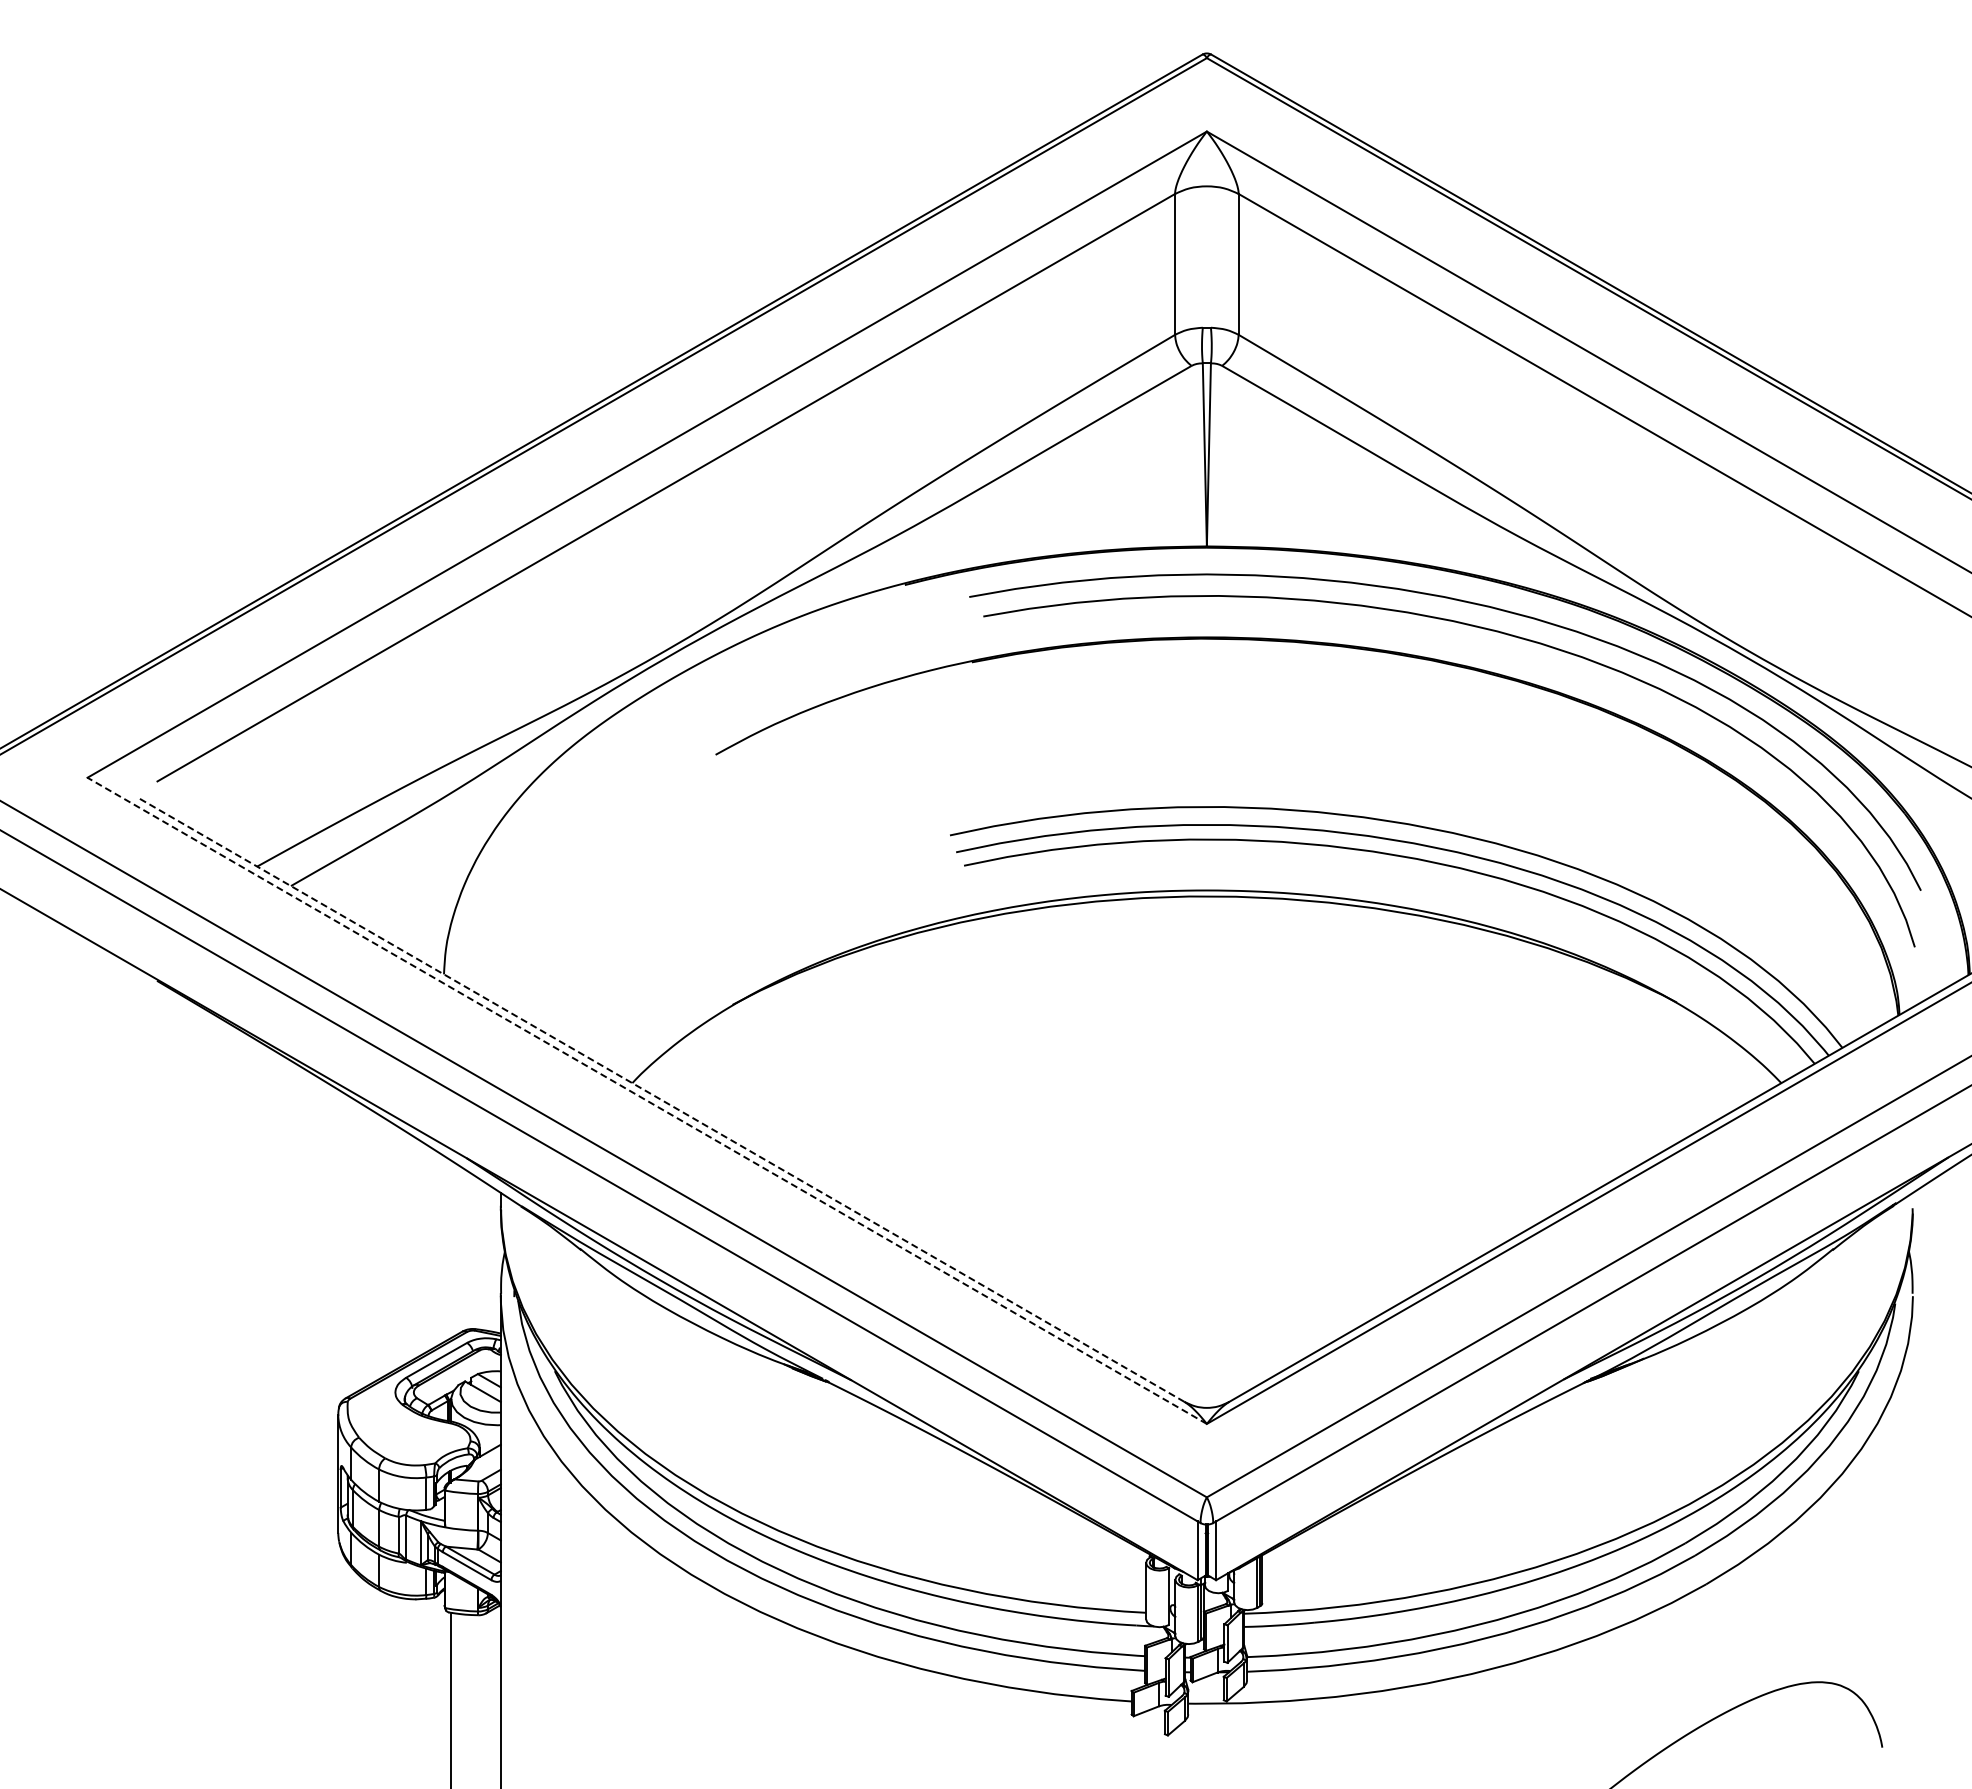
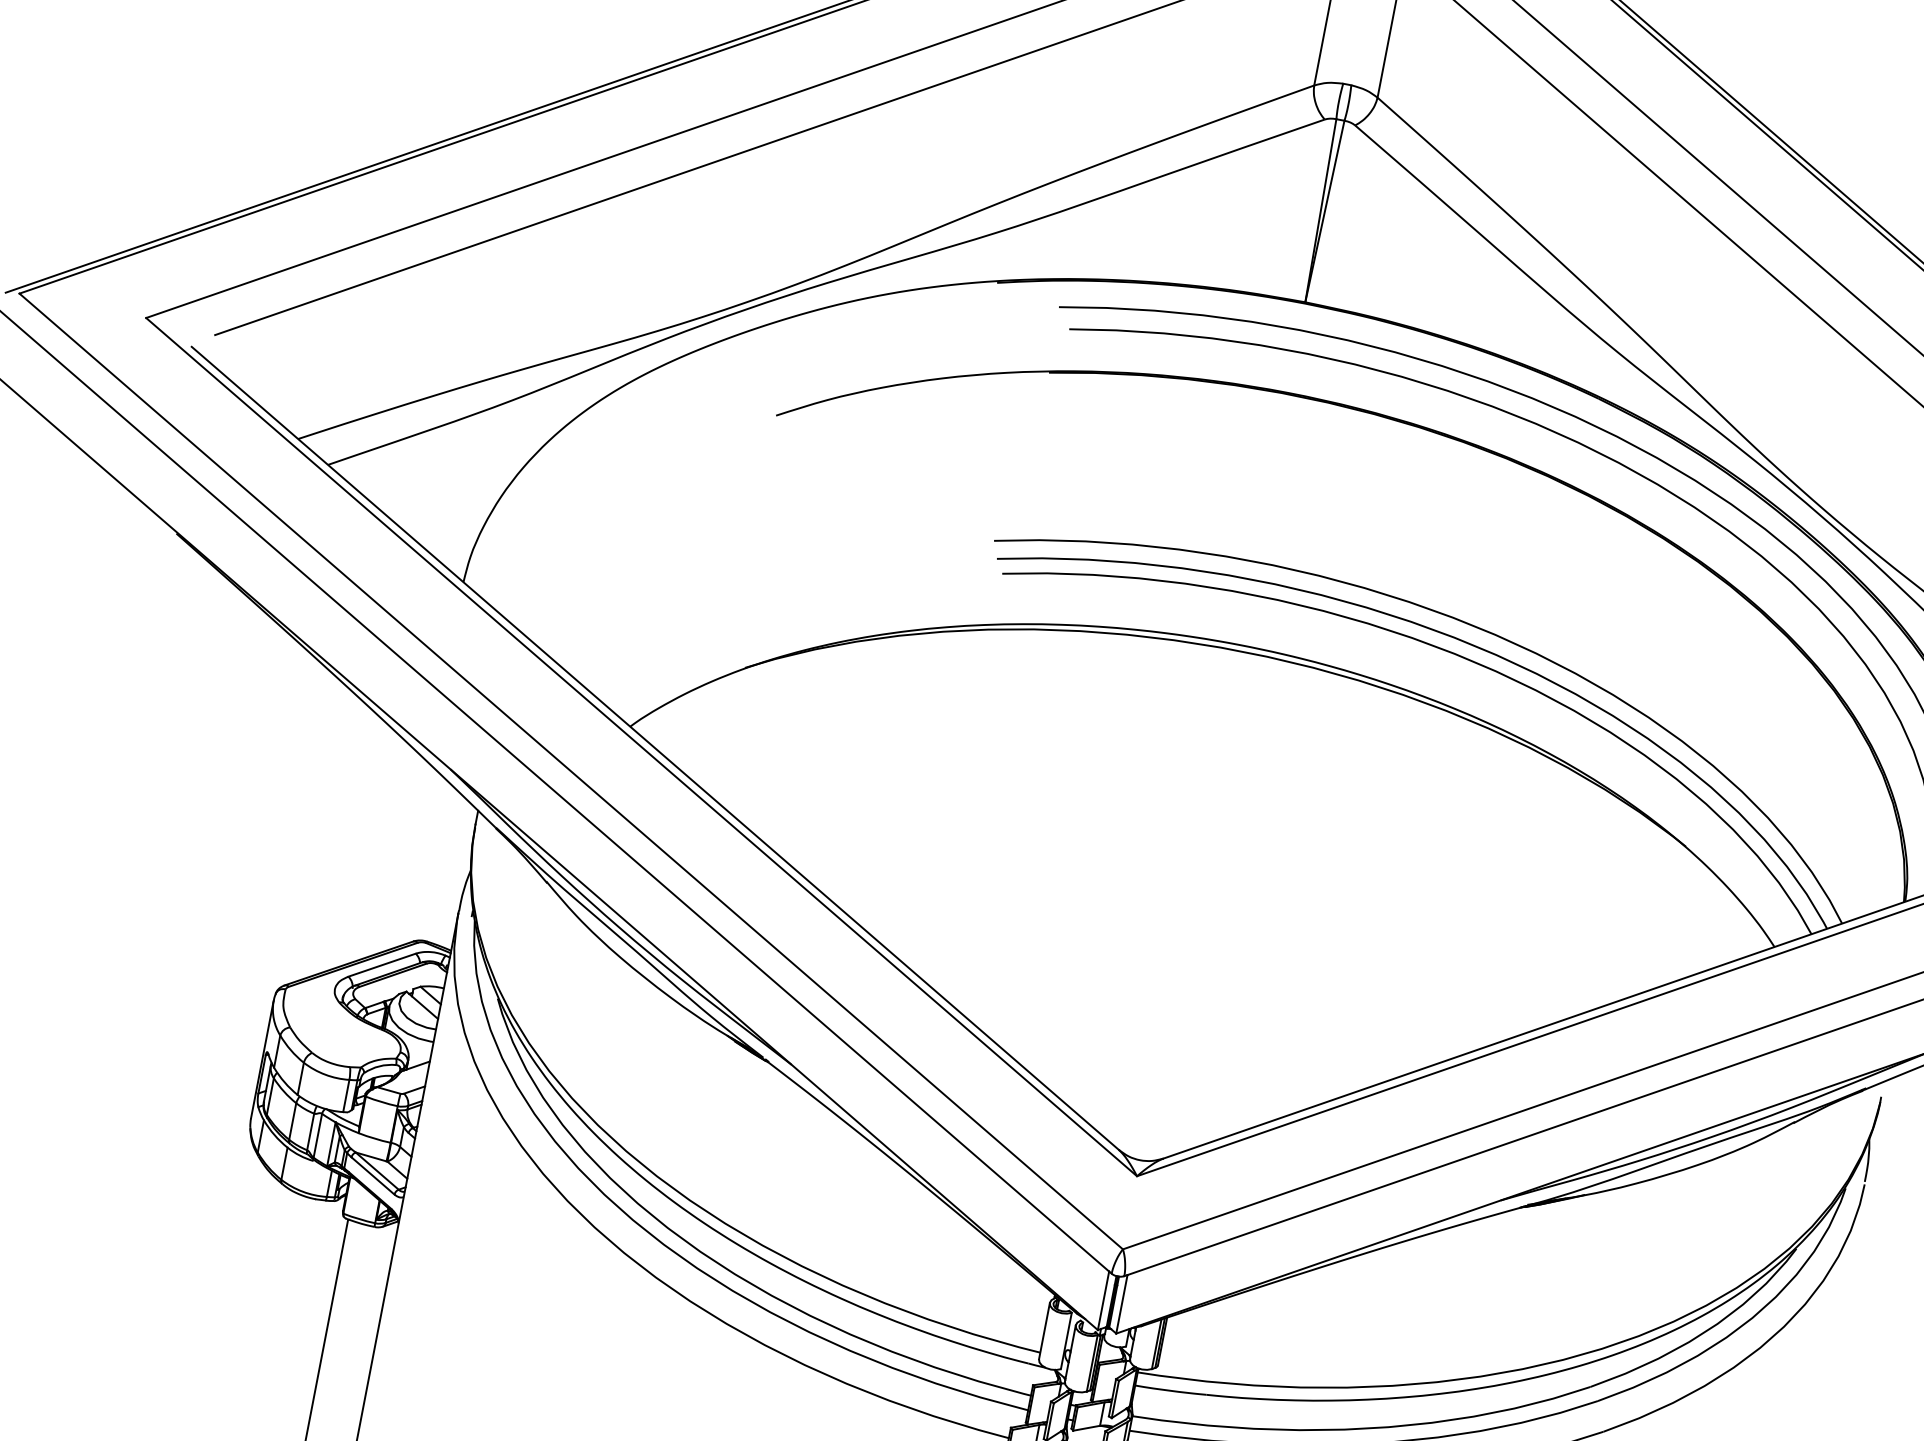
line: (660, 1099) -> (655, 748), dashed -> solid
line: (646, 1100) -> (640, 746), dashed -> solid

